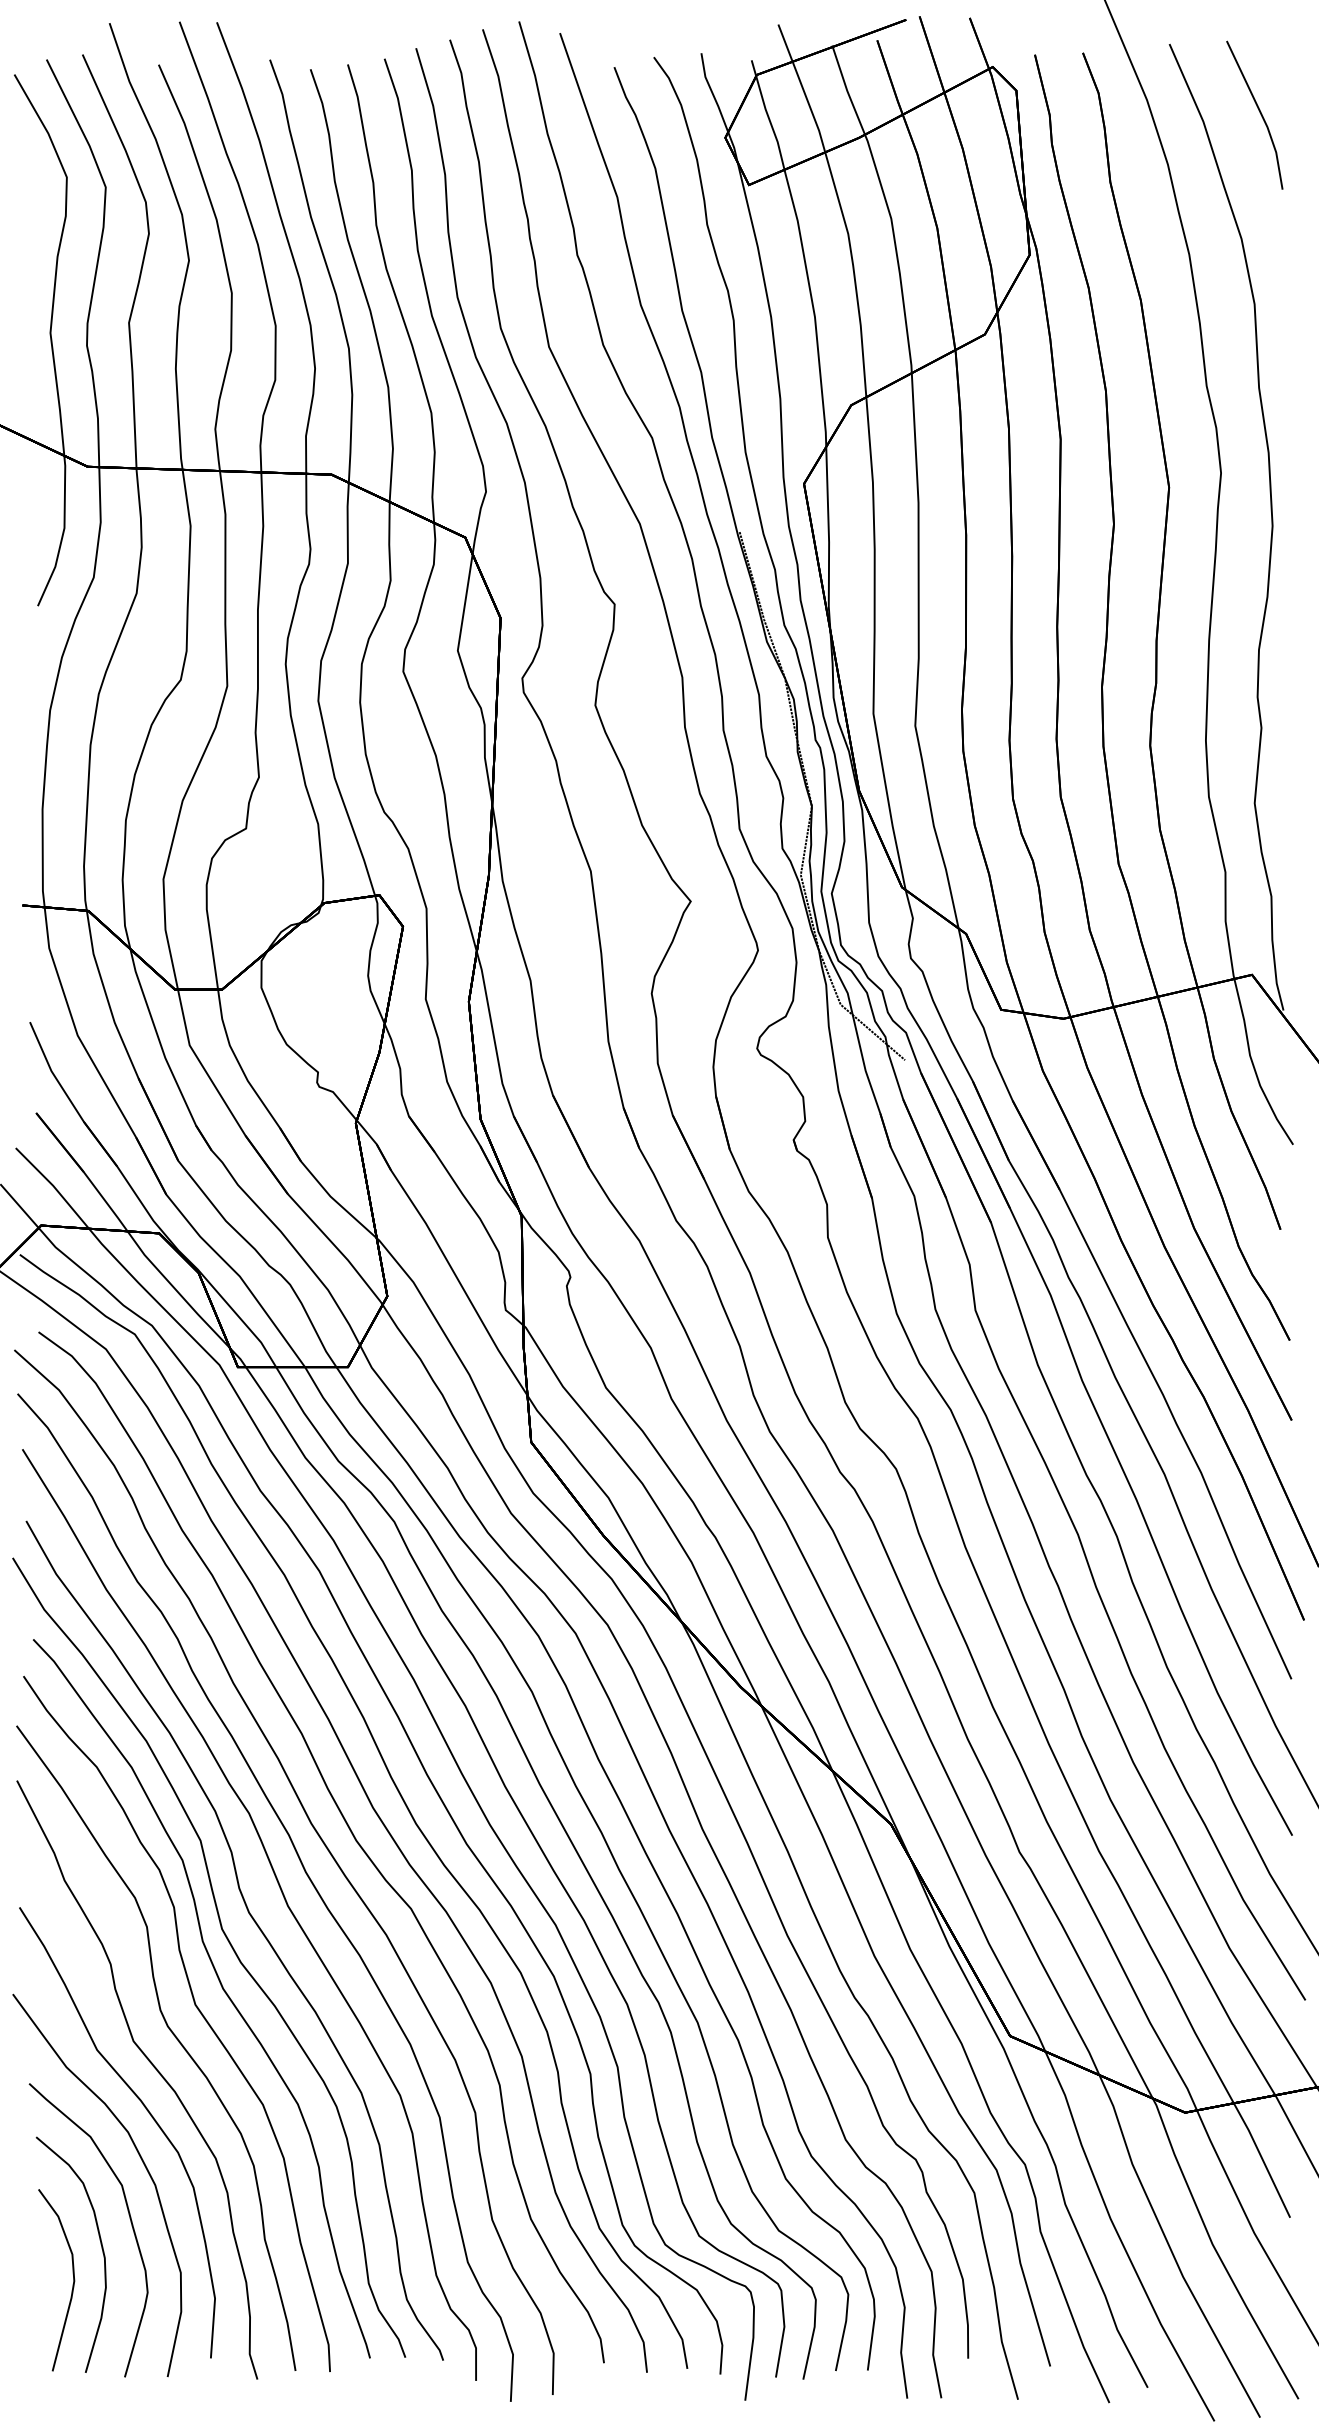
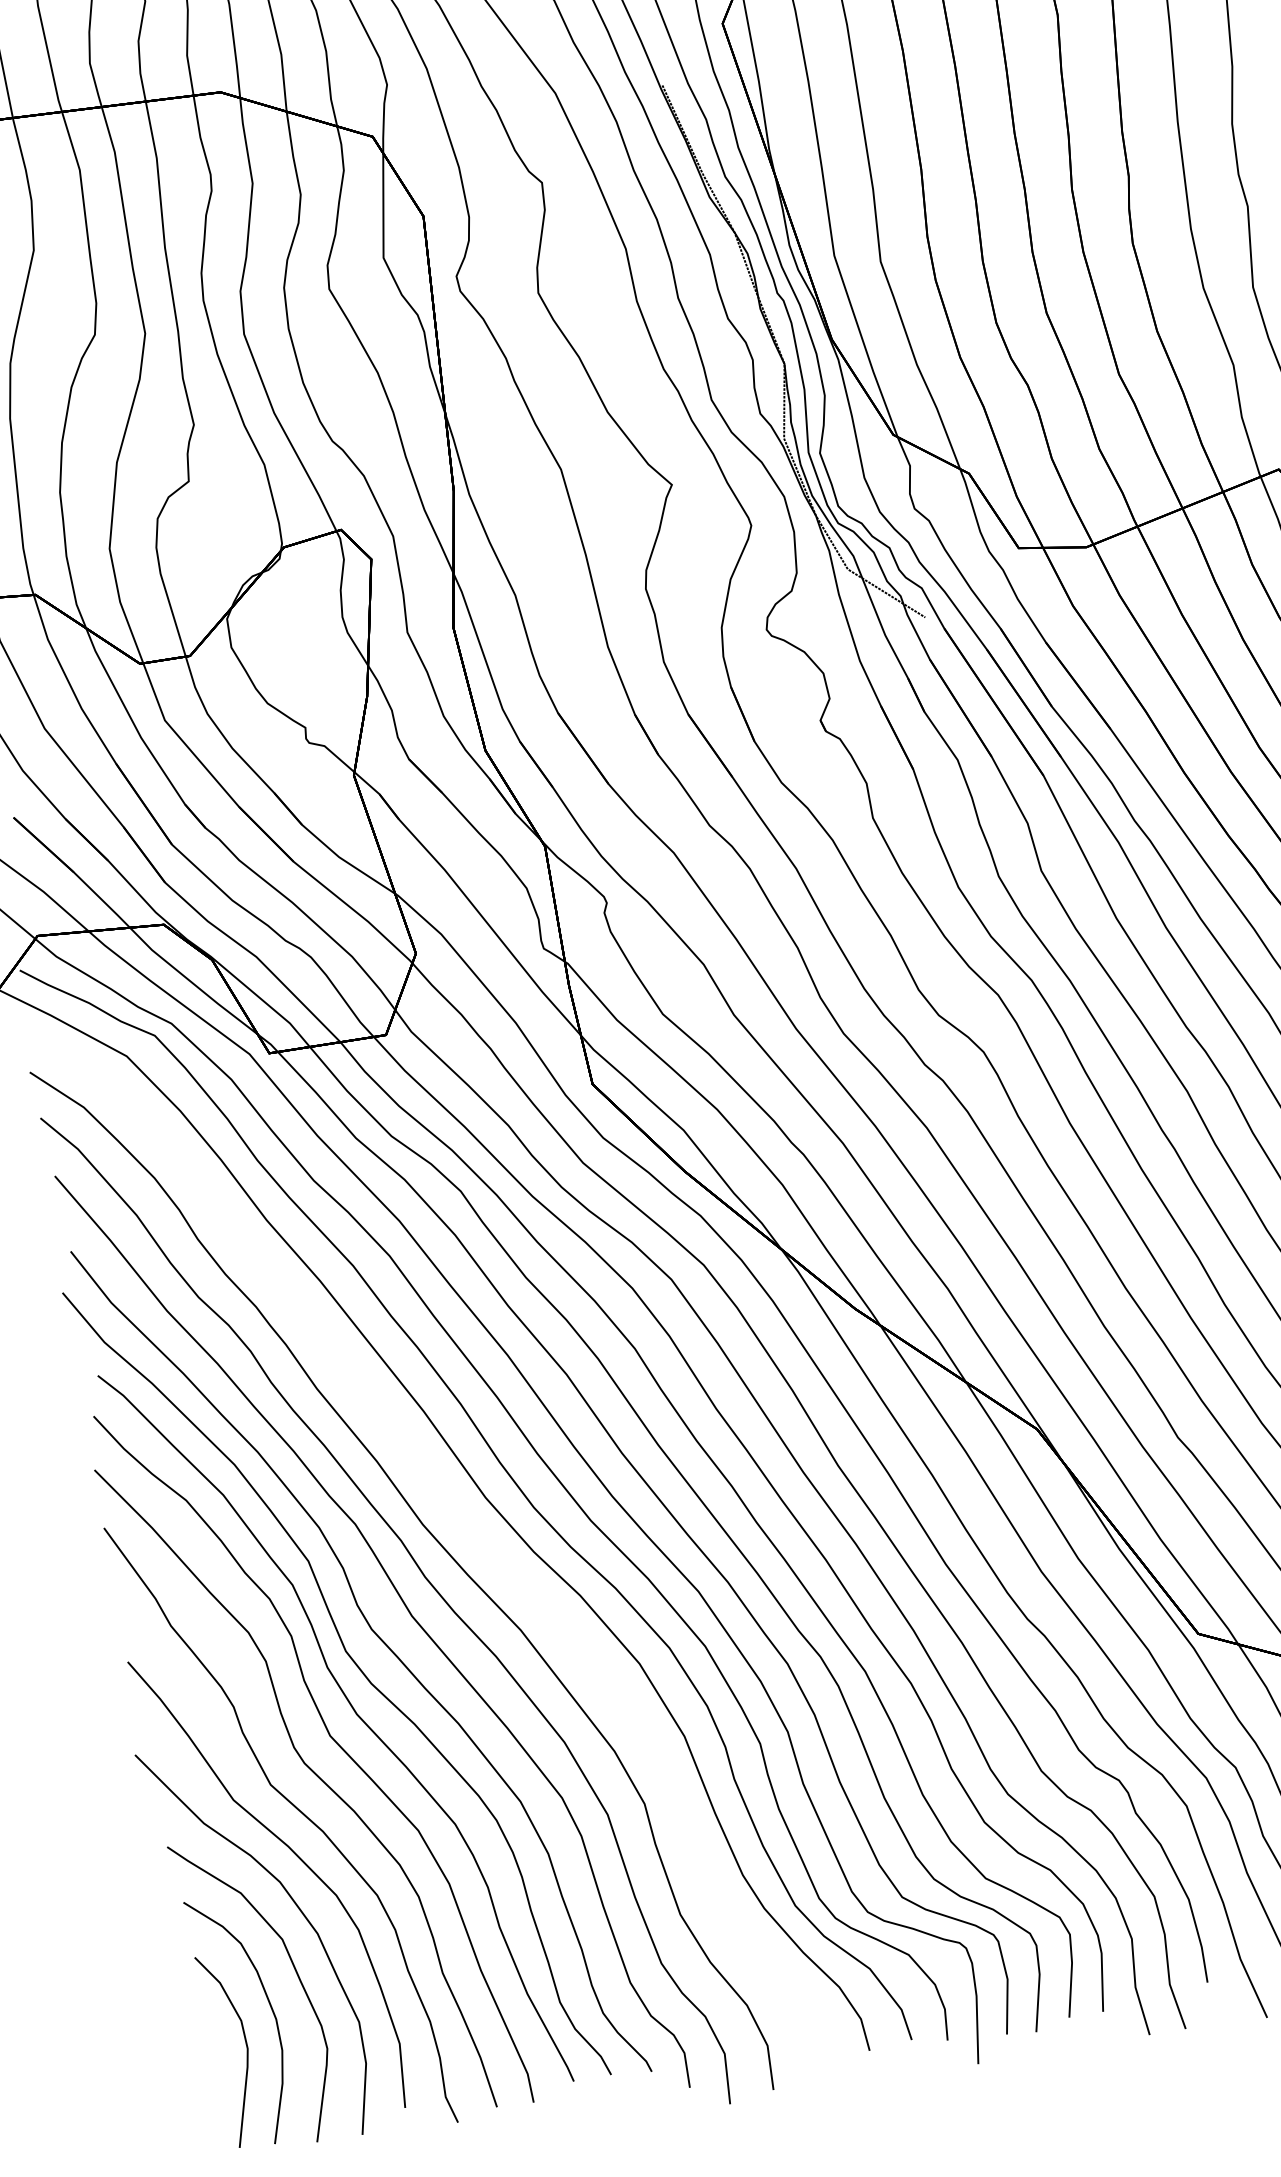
part: (350, 1832) -> (465, 1527), removed

